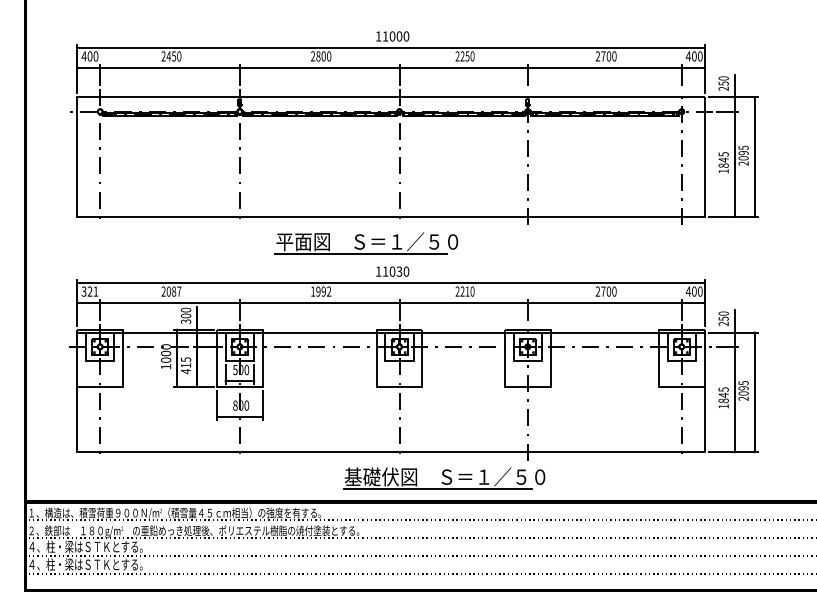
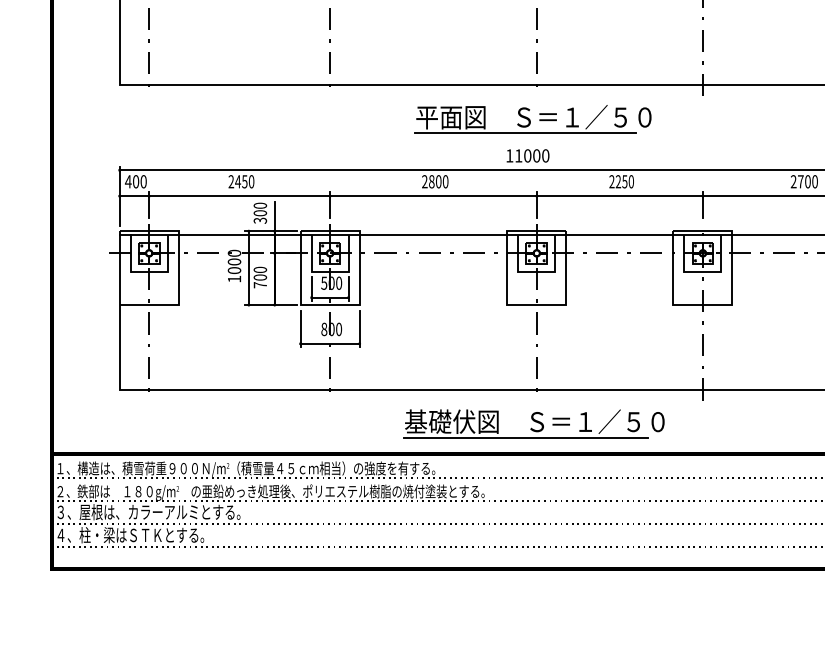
part: (366, 243) -> (532, 119), moved
text: (399, 271) -> (536, 155), 11030 -> 11000
text: (89, 291) -> (135, 181), 321 -> 400
text: (173, 291) -> (244, 181), 2087 -> 2450
text: (321, 291) -> (435, 181), 1992 -> 2800
text: (467, 291) -> (624, 181), 2210 -> 2250
text: (185, 365) -> (259, 277), 415 -> 700
part: (444, 478) -> (534, 423), moved
text: (99, 546) -> (148, 511), ４、柱・梁はＳＴＫとする。 -> ３、屋根は、カラーアルミとする。

